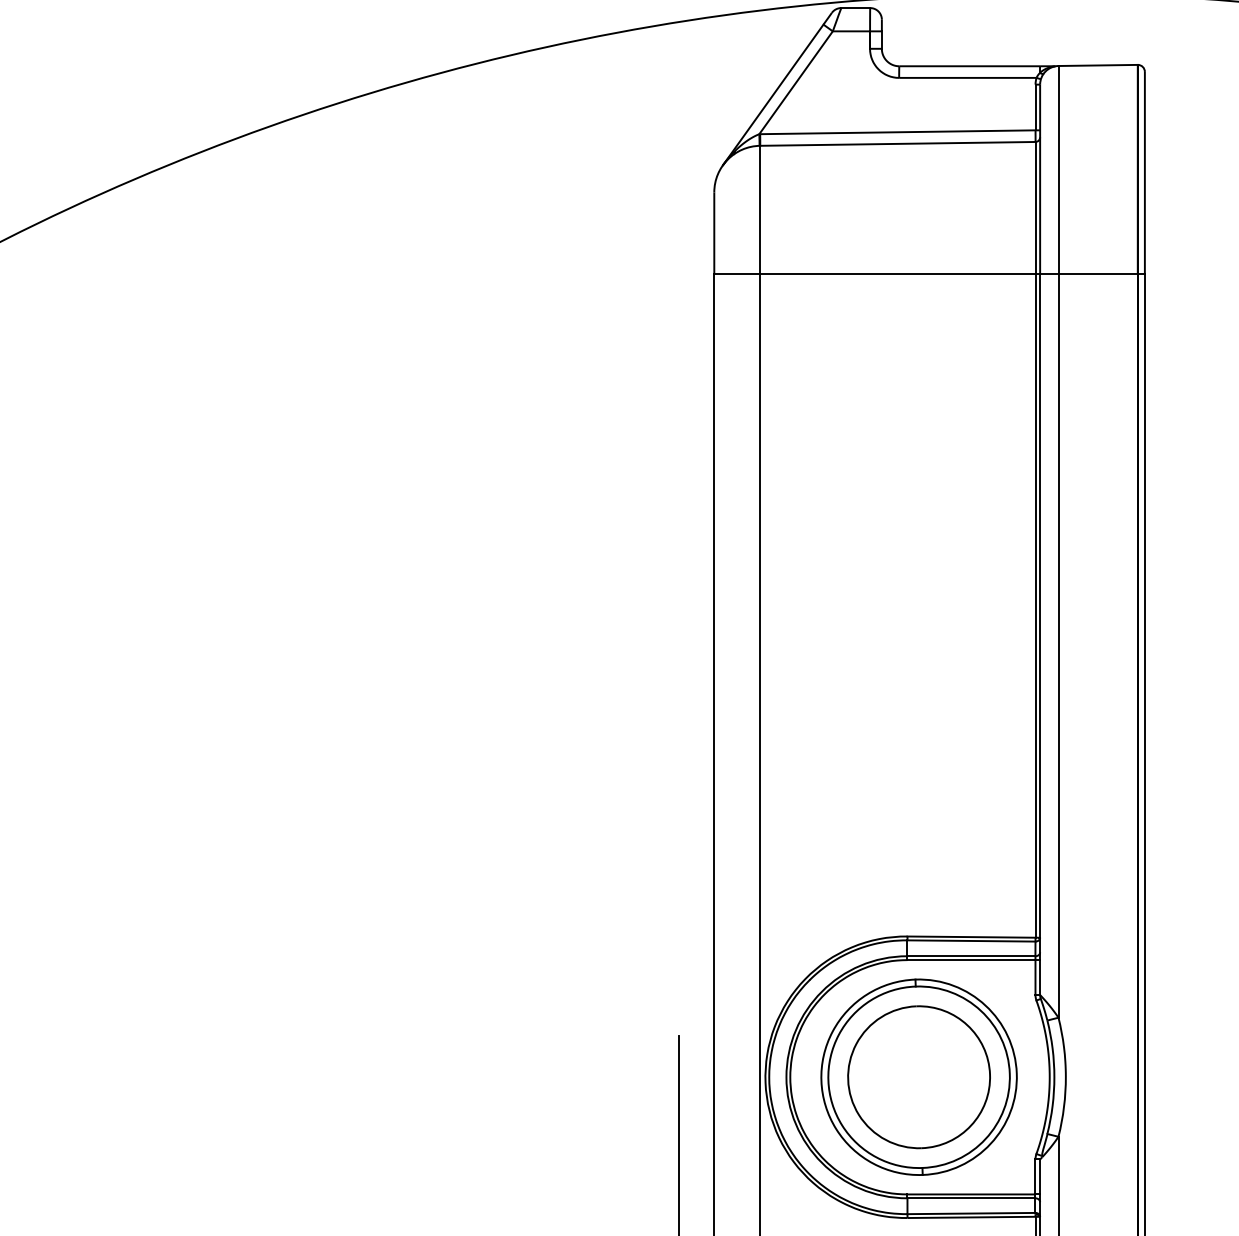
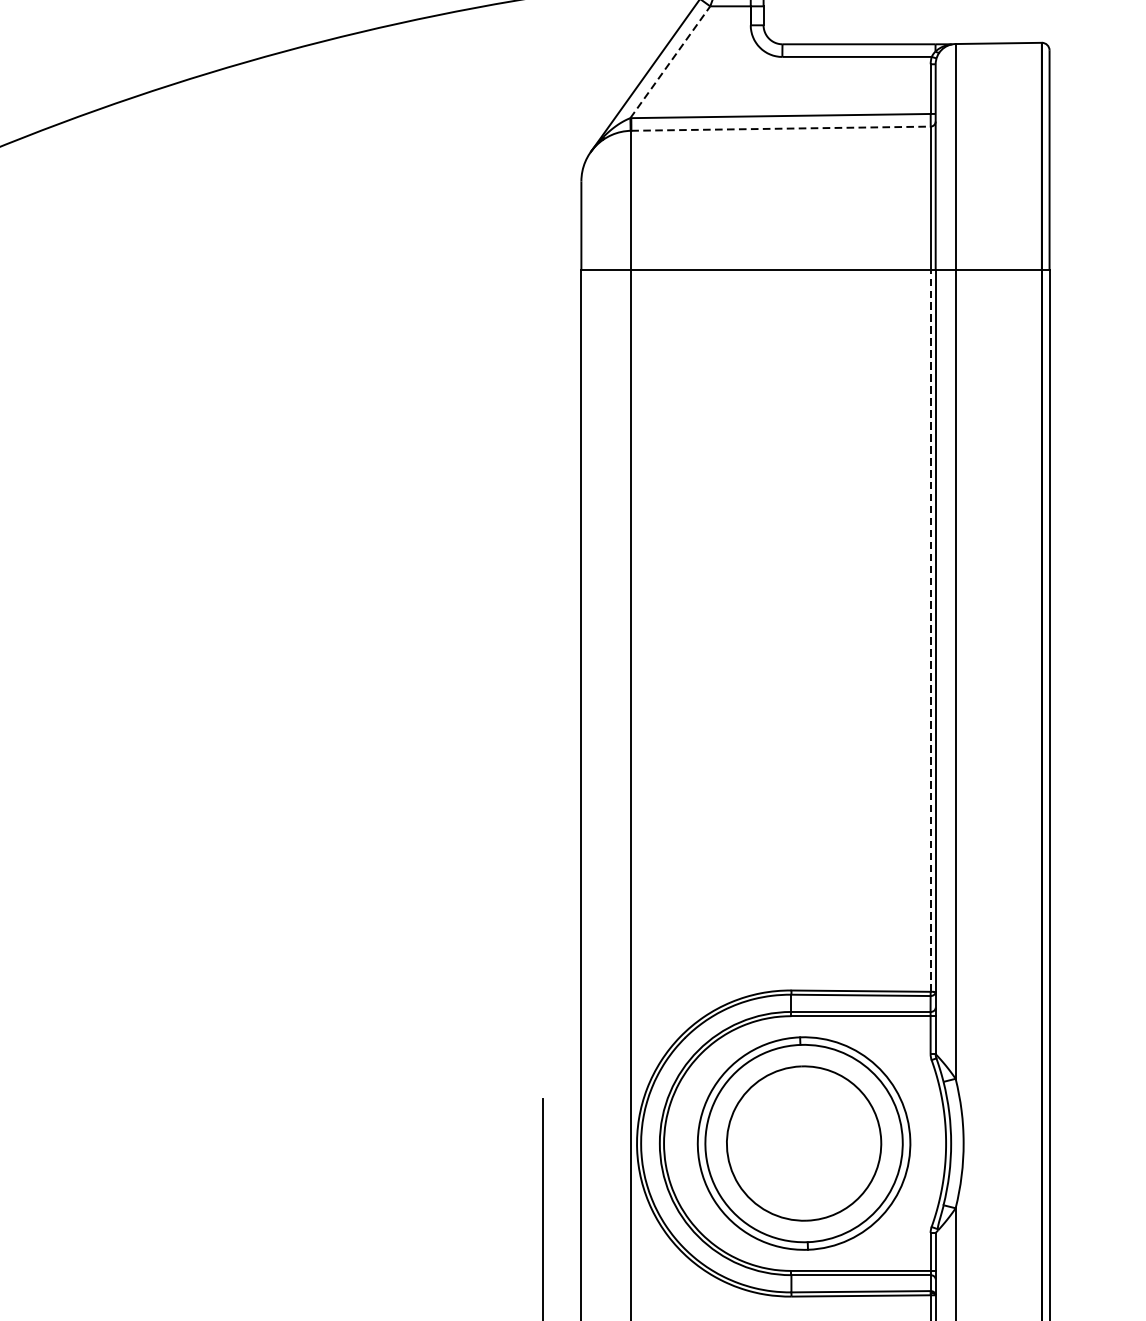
line: (796, 82) -> (670, 61), solid -> dashed
line: (897, 143) -> (780, 128), solid -> dashed
line: (1035, 606) -> (930, 631), solid -> dashed

